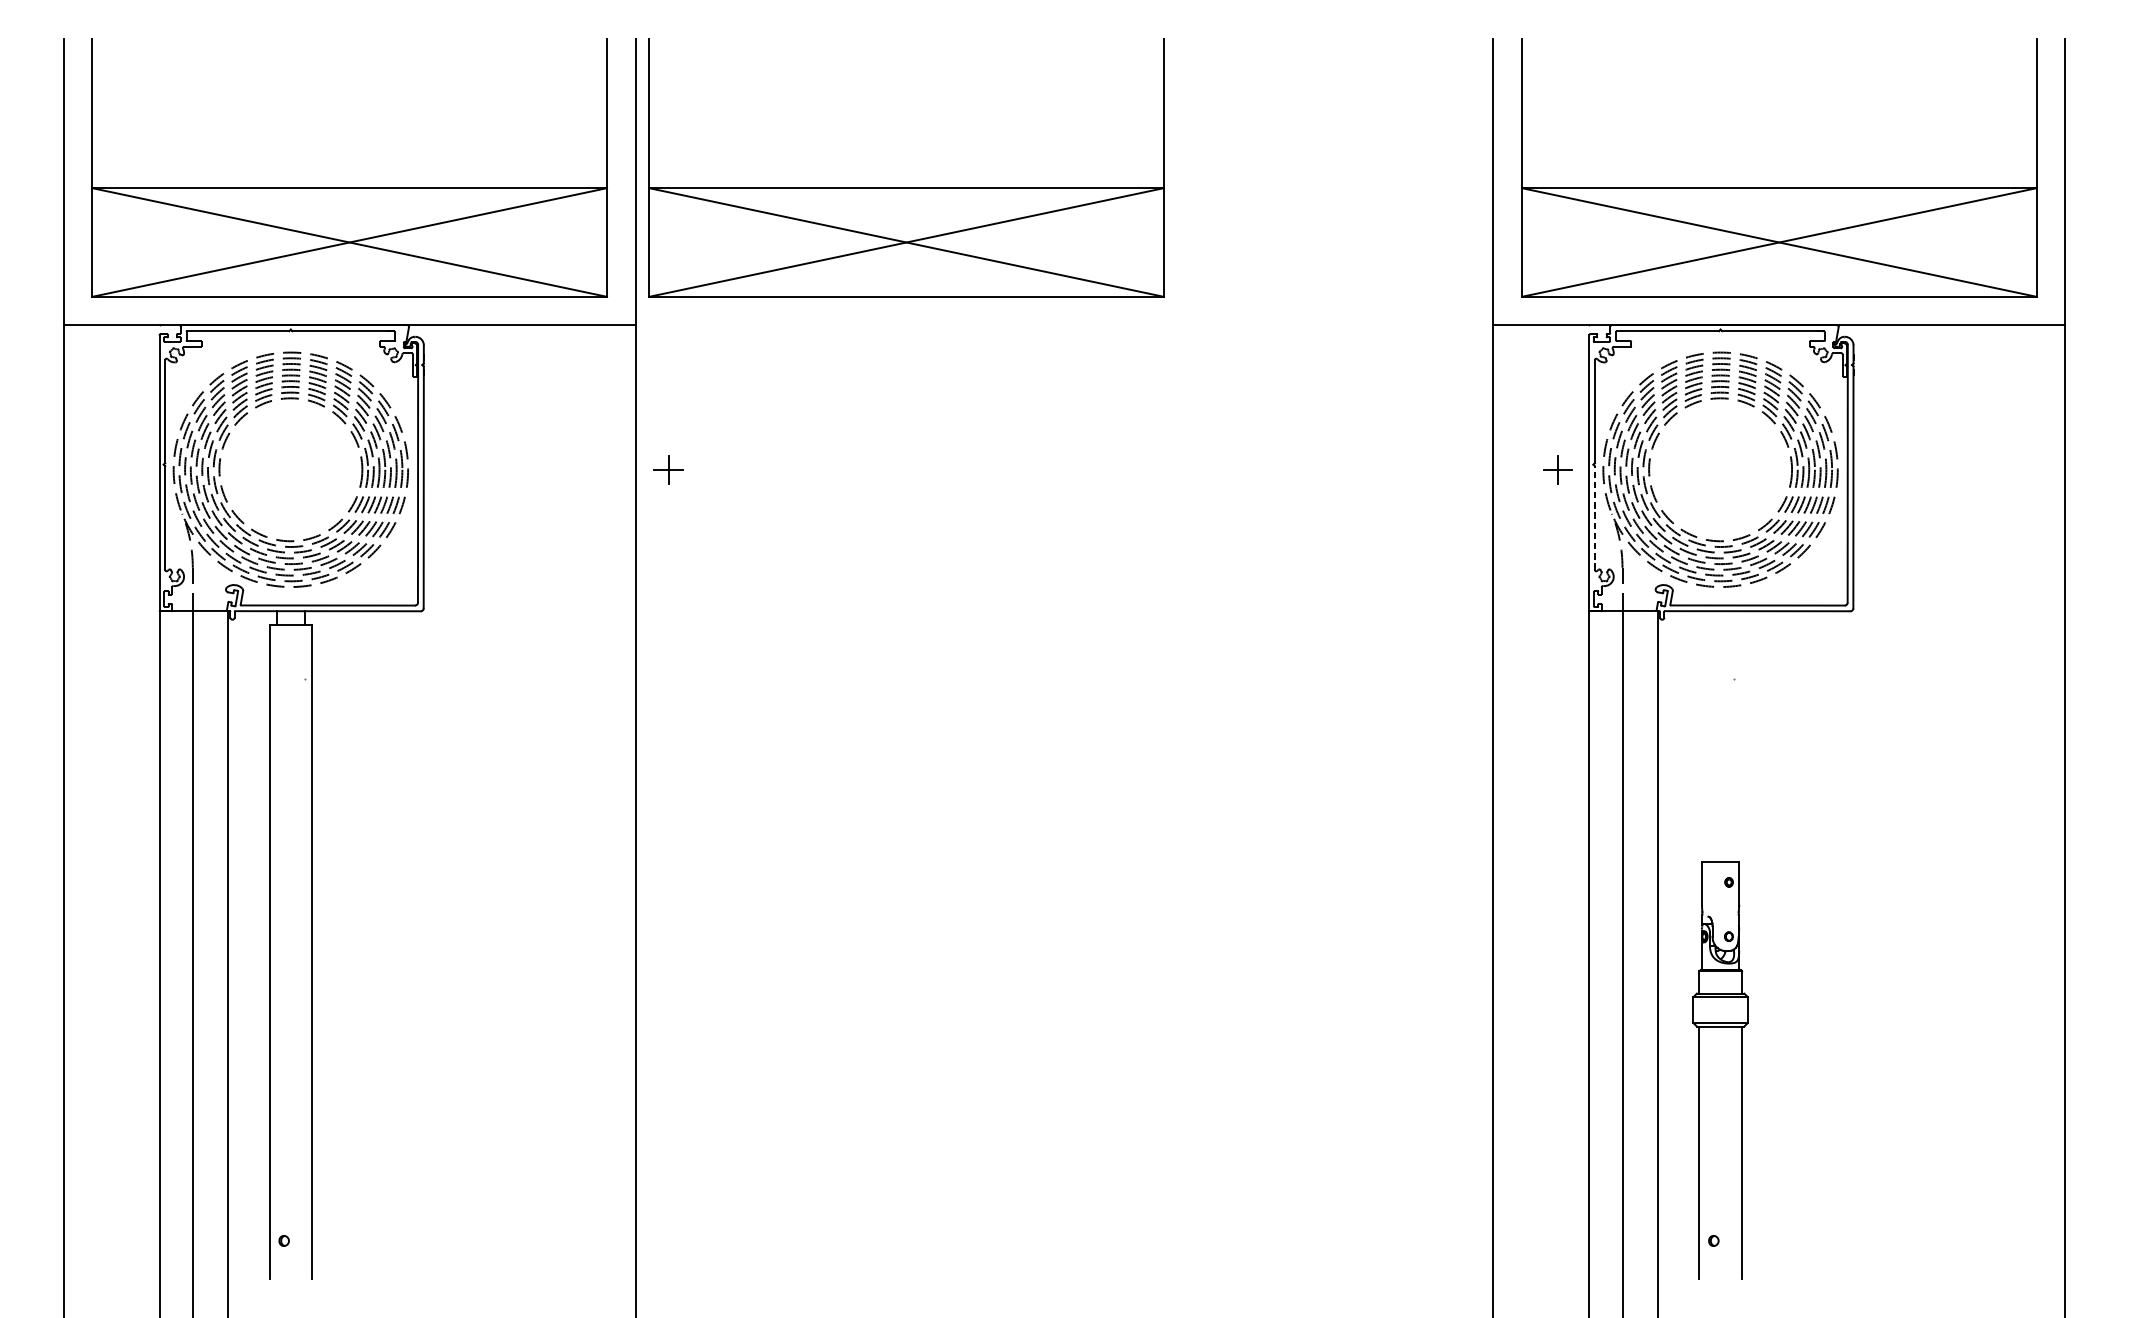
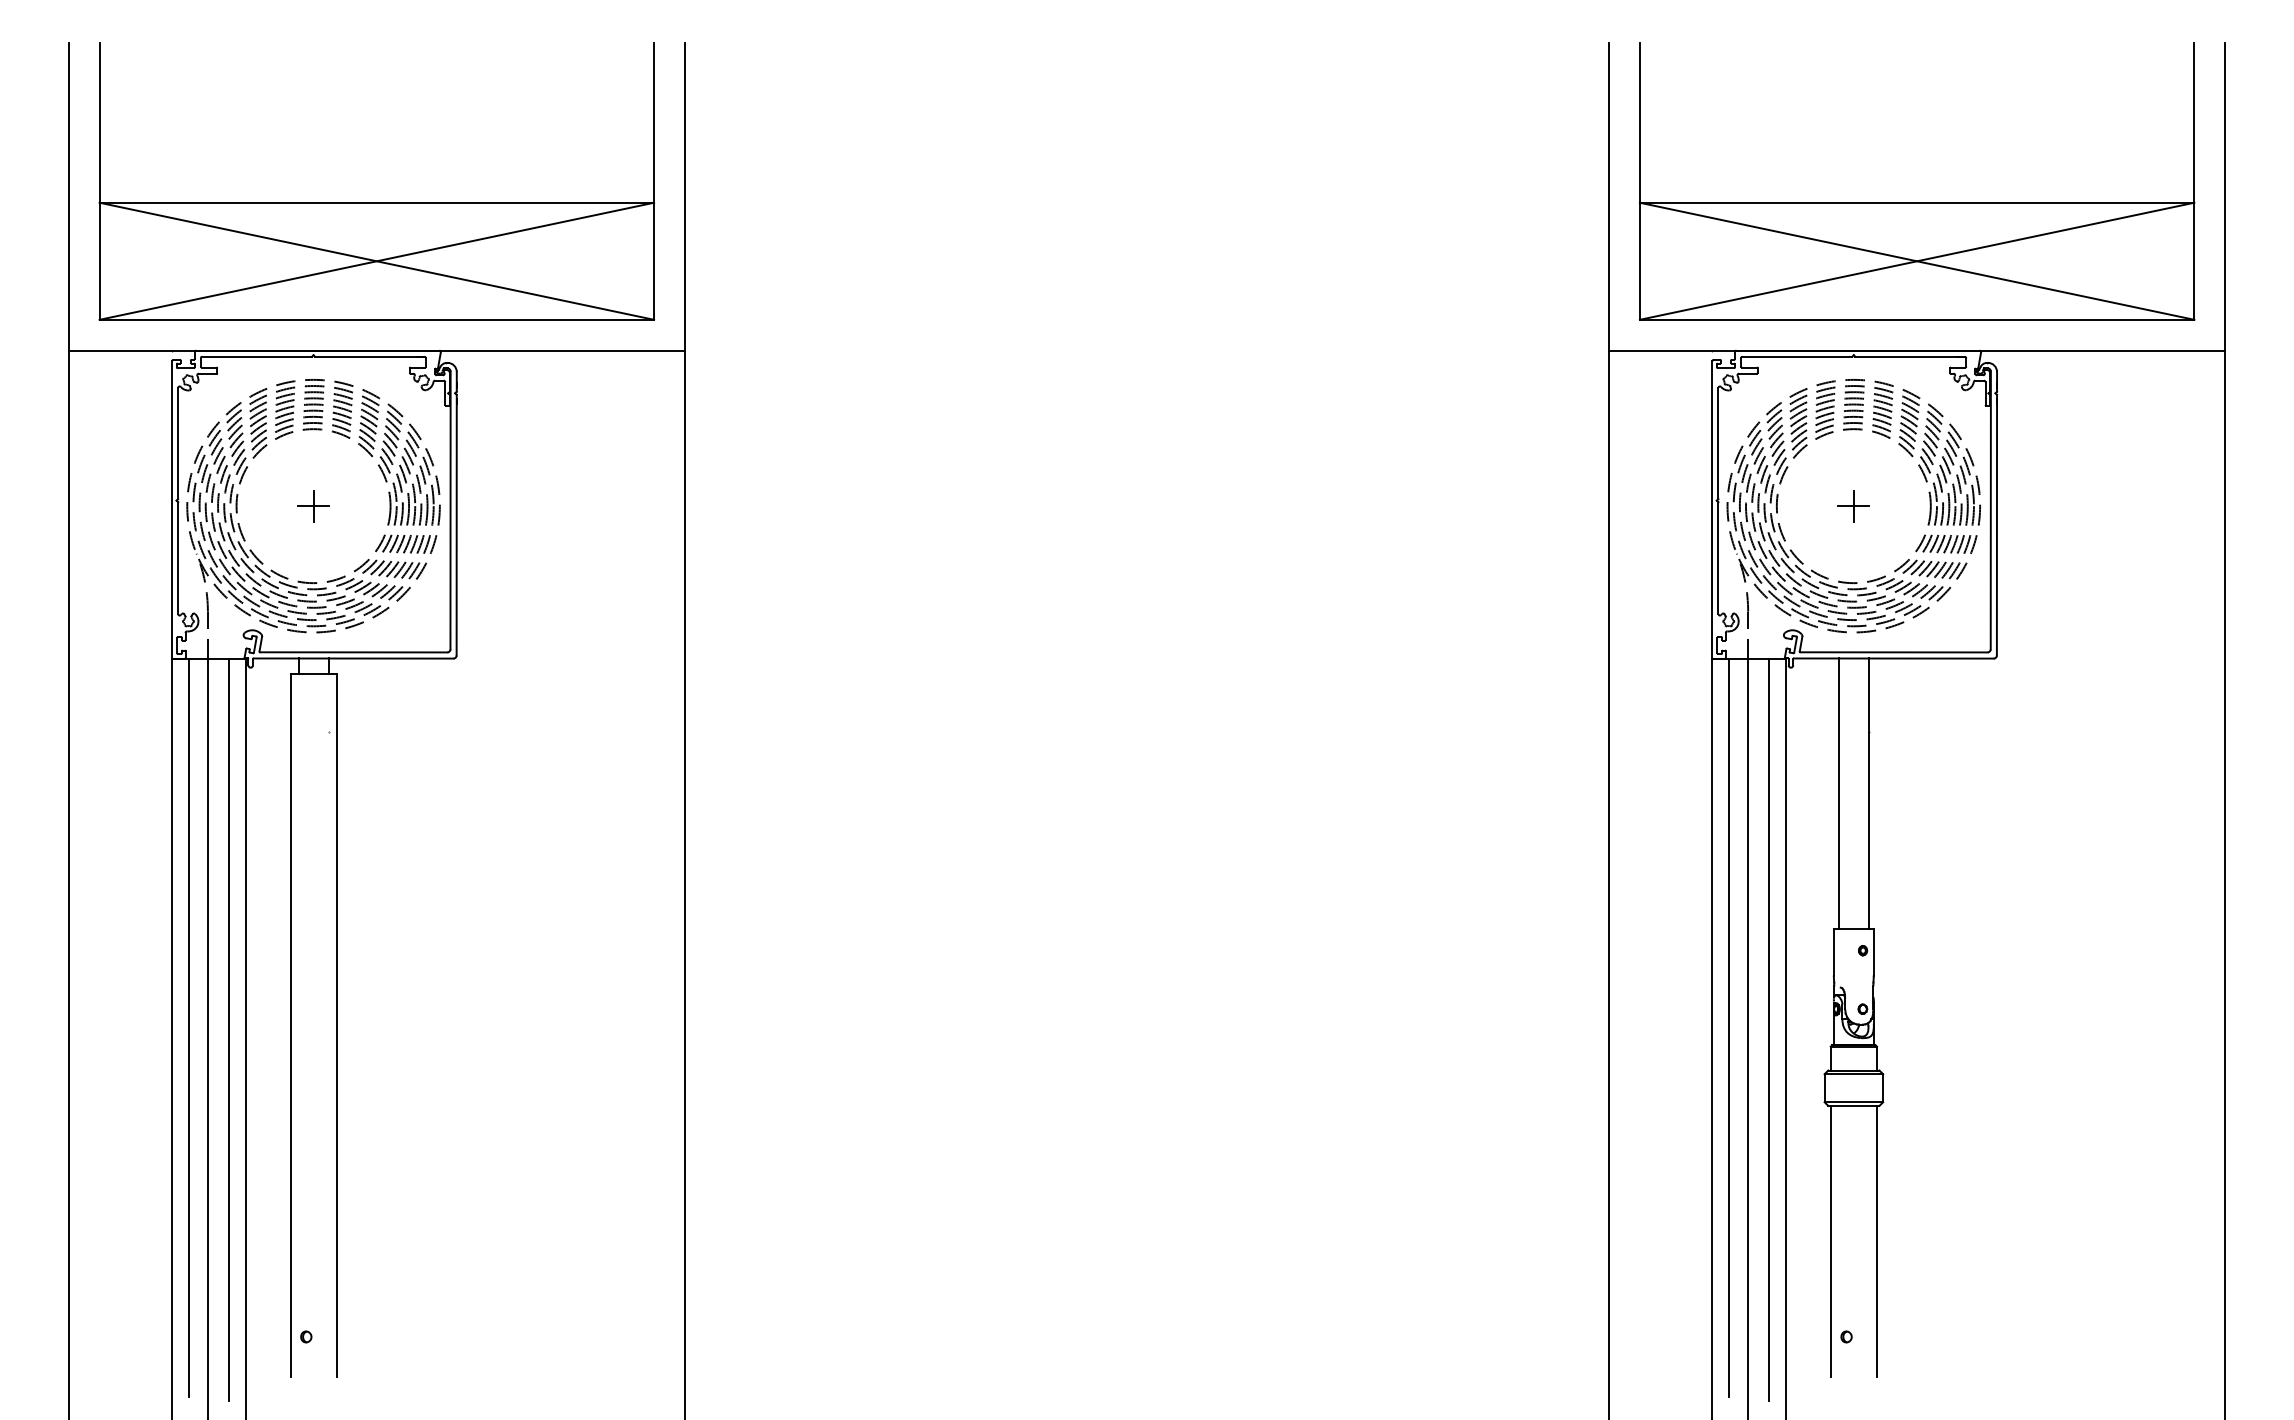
part: (906, 187) -> (976, 202), removed
part: (668, 470) -> (313, 506), moved
part: (1557, 470) -> (1853, 506), moved
line: (1594, 518) -> (1718, 558), dashed -> solid
line: (1706, 736) -> (1838, 793), added
line: (1734, 736) -> (1868, 793), added
line: (174, 953) -> (188, 1027), added
line: (1605, 953) -> (1729, 1027), added
line: (212, 955) -> (229, 1029), added
line: (1642, 955) -> (1769, 1029), added

